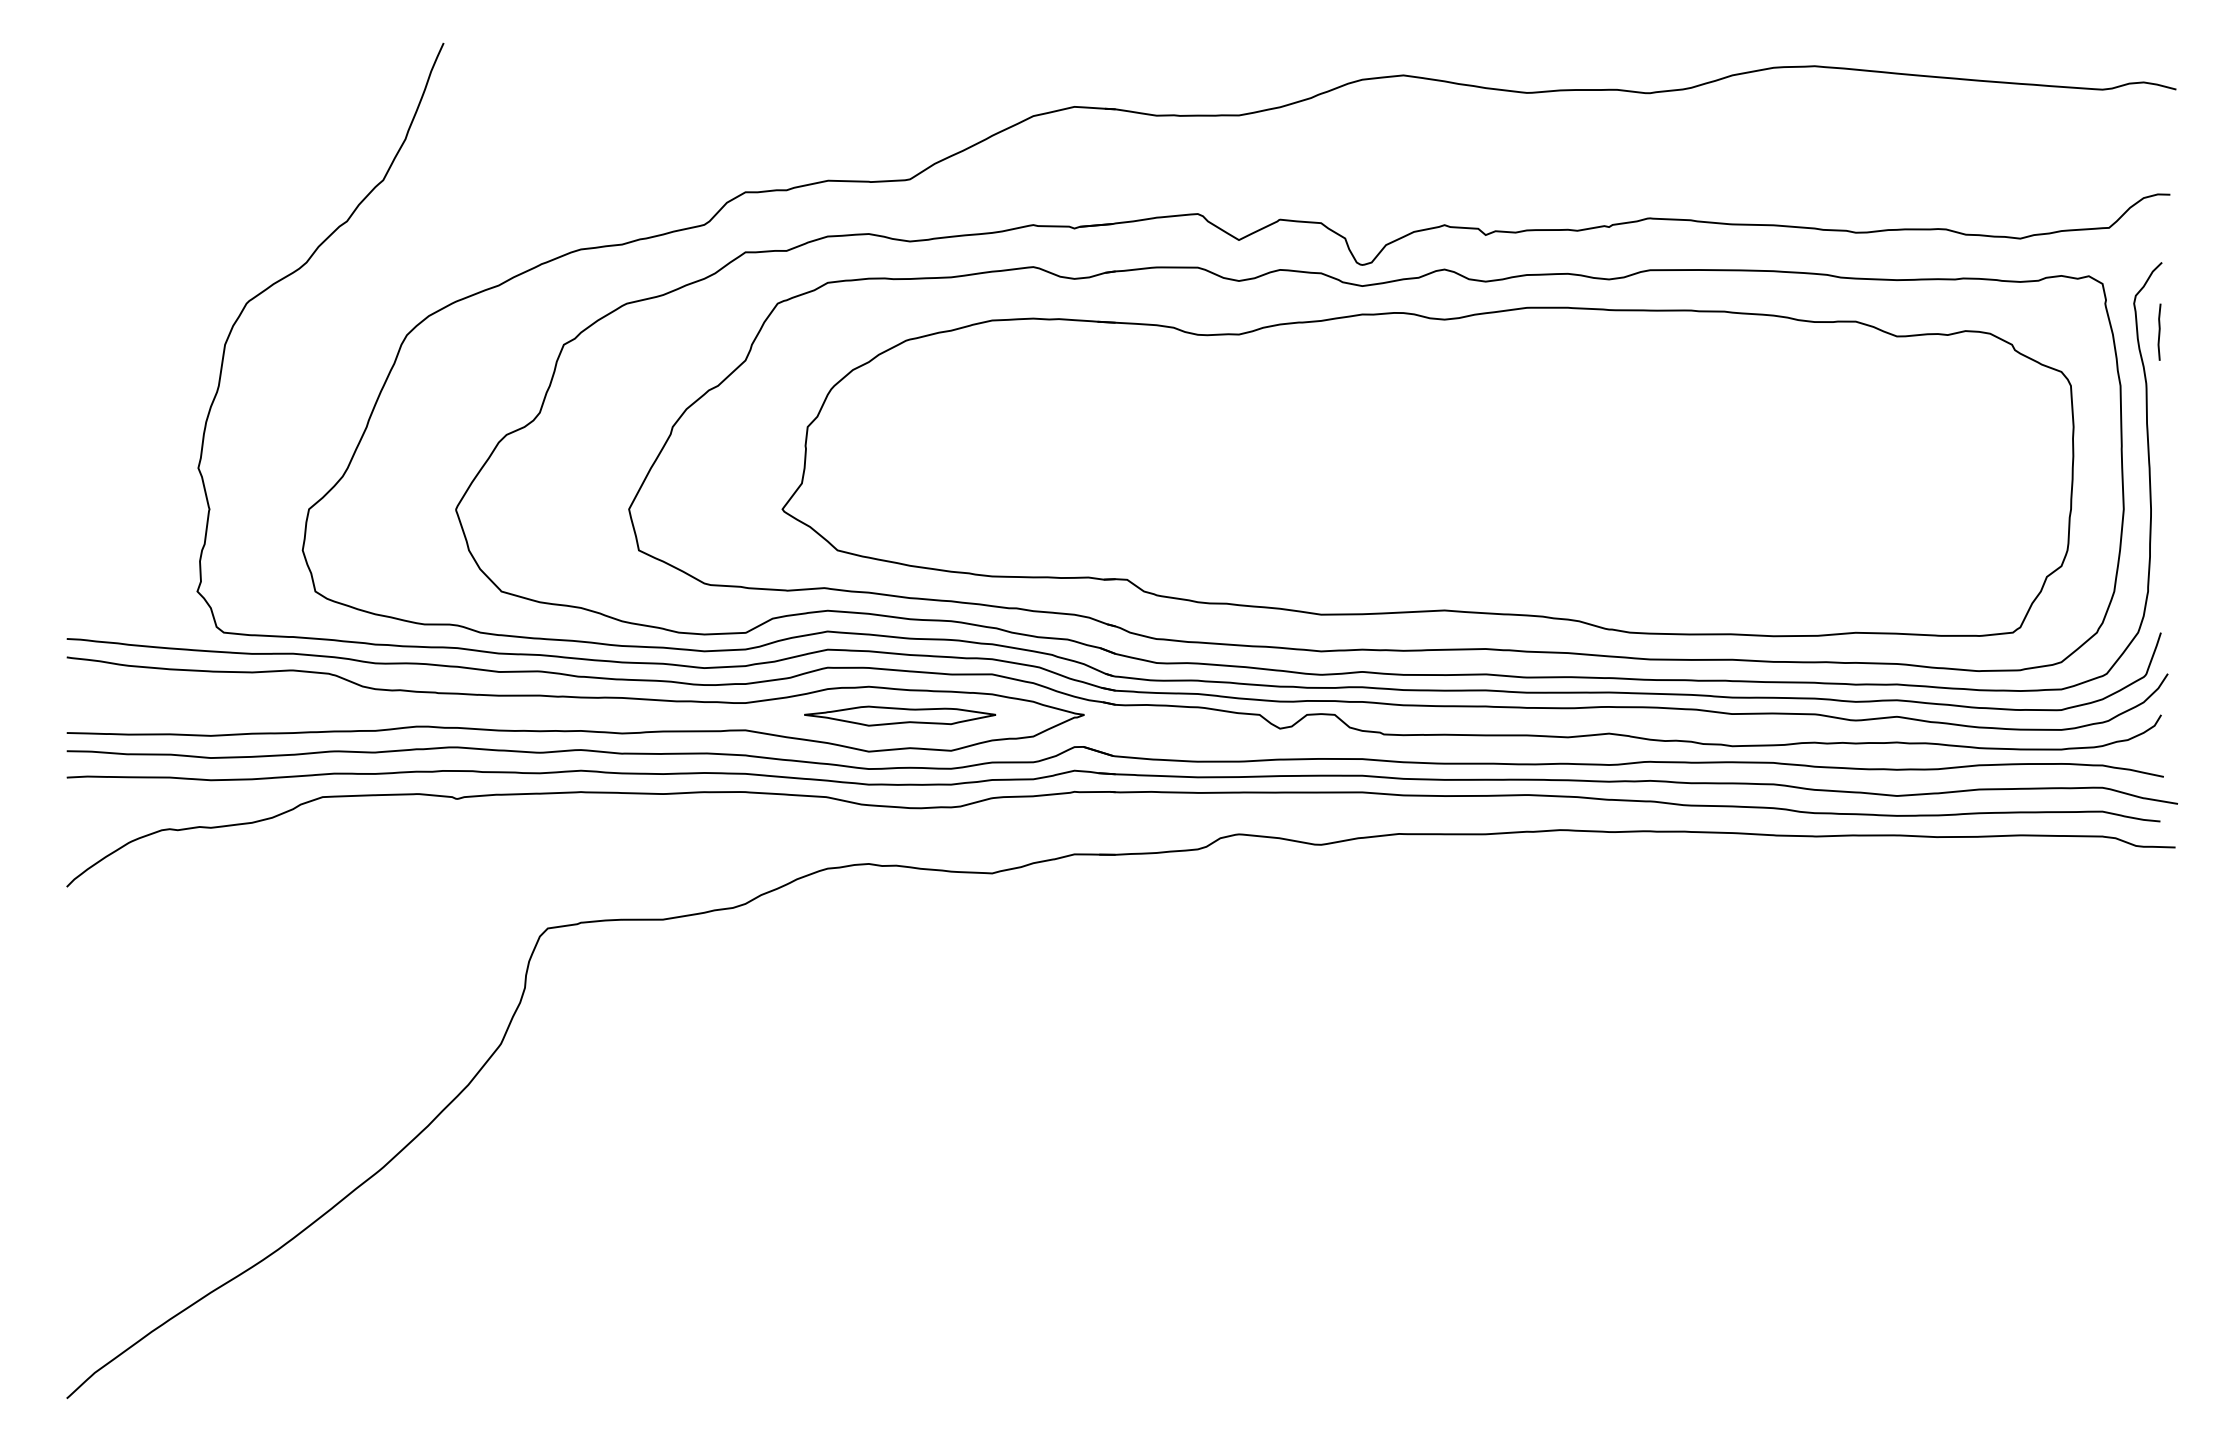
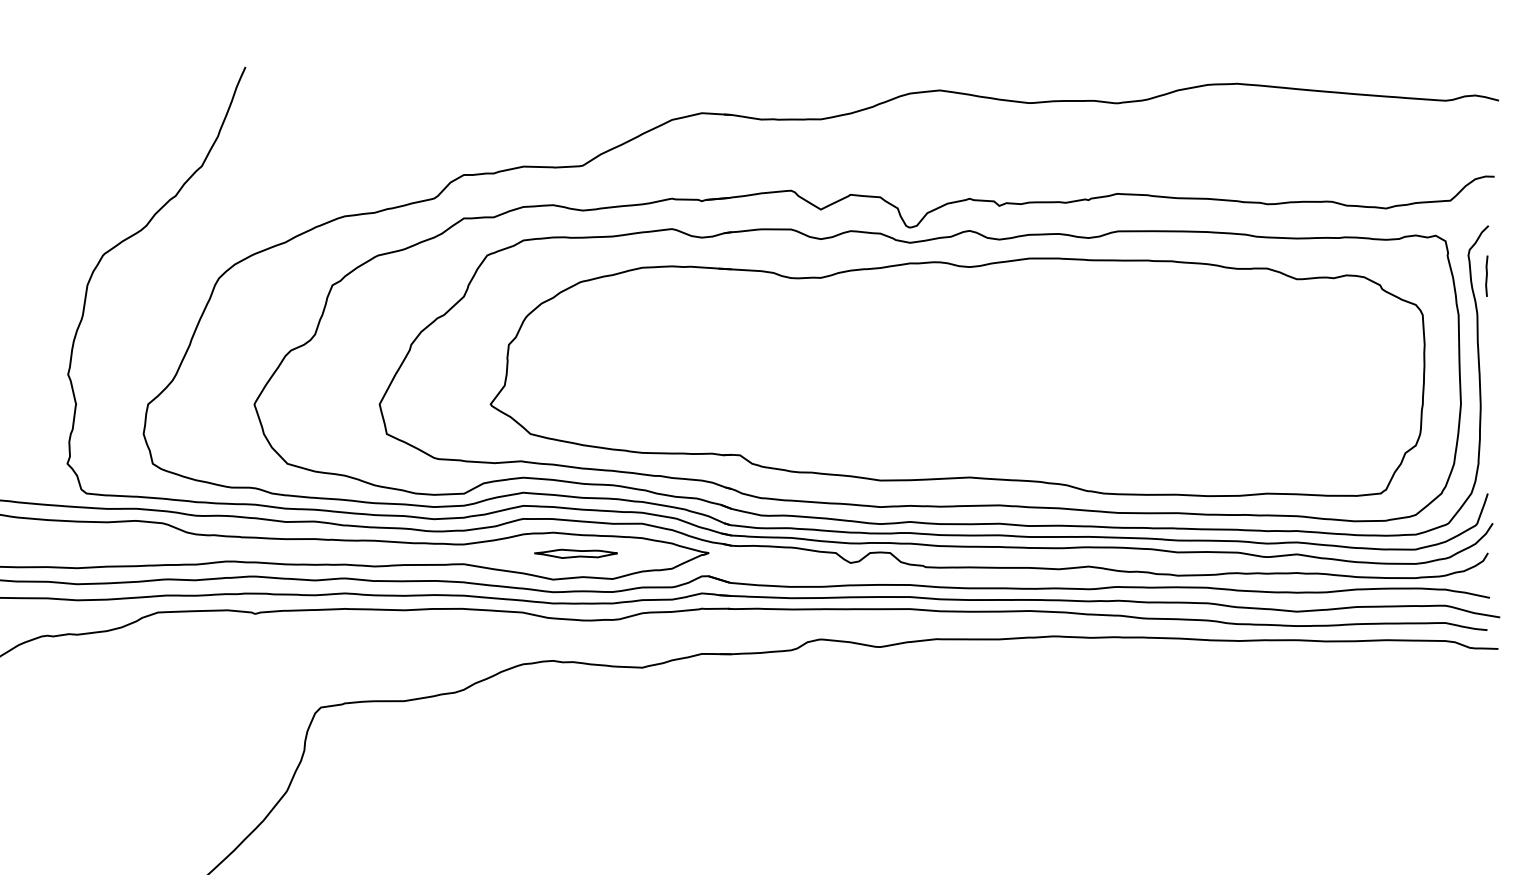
part: (900, 715) -> (576, 553), size x0.6

